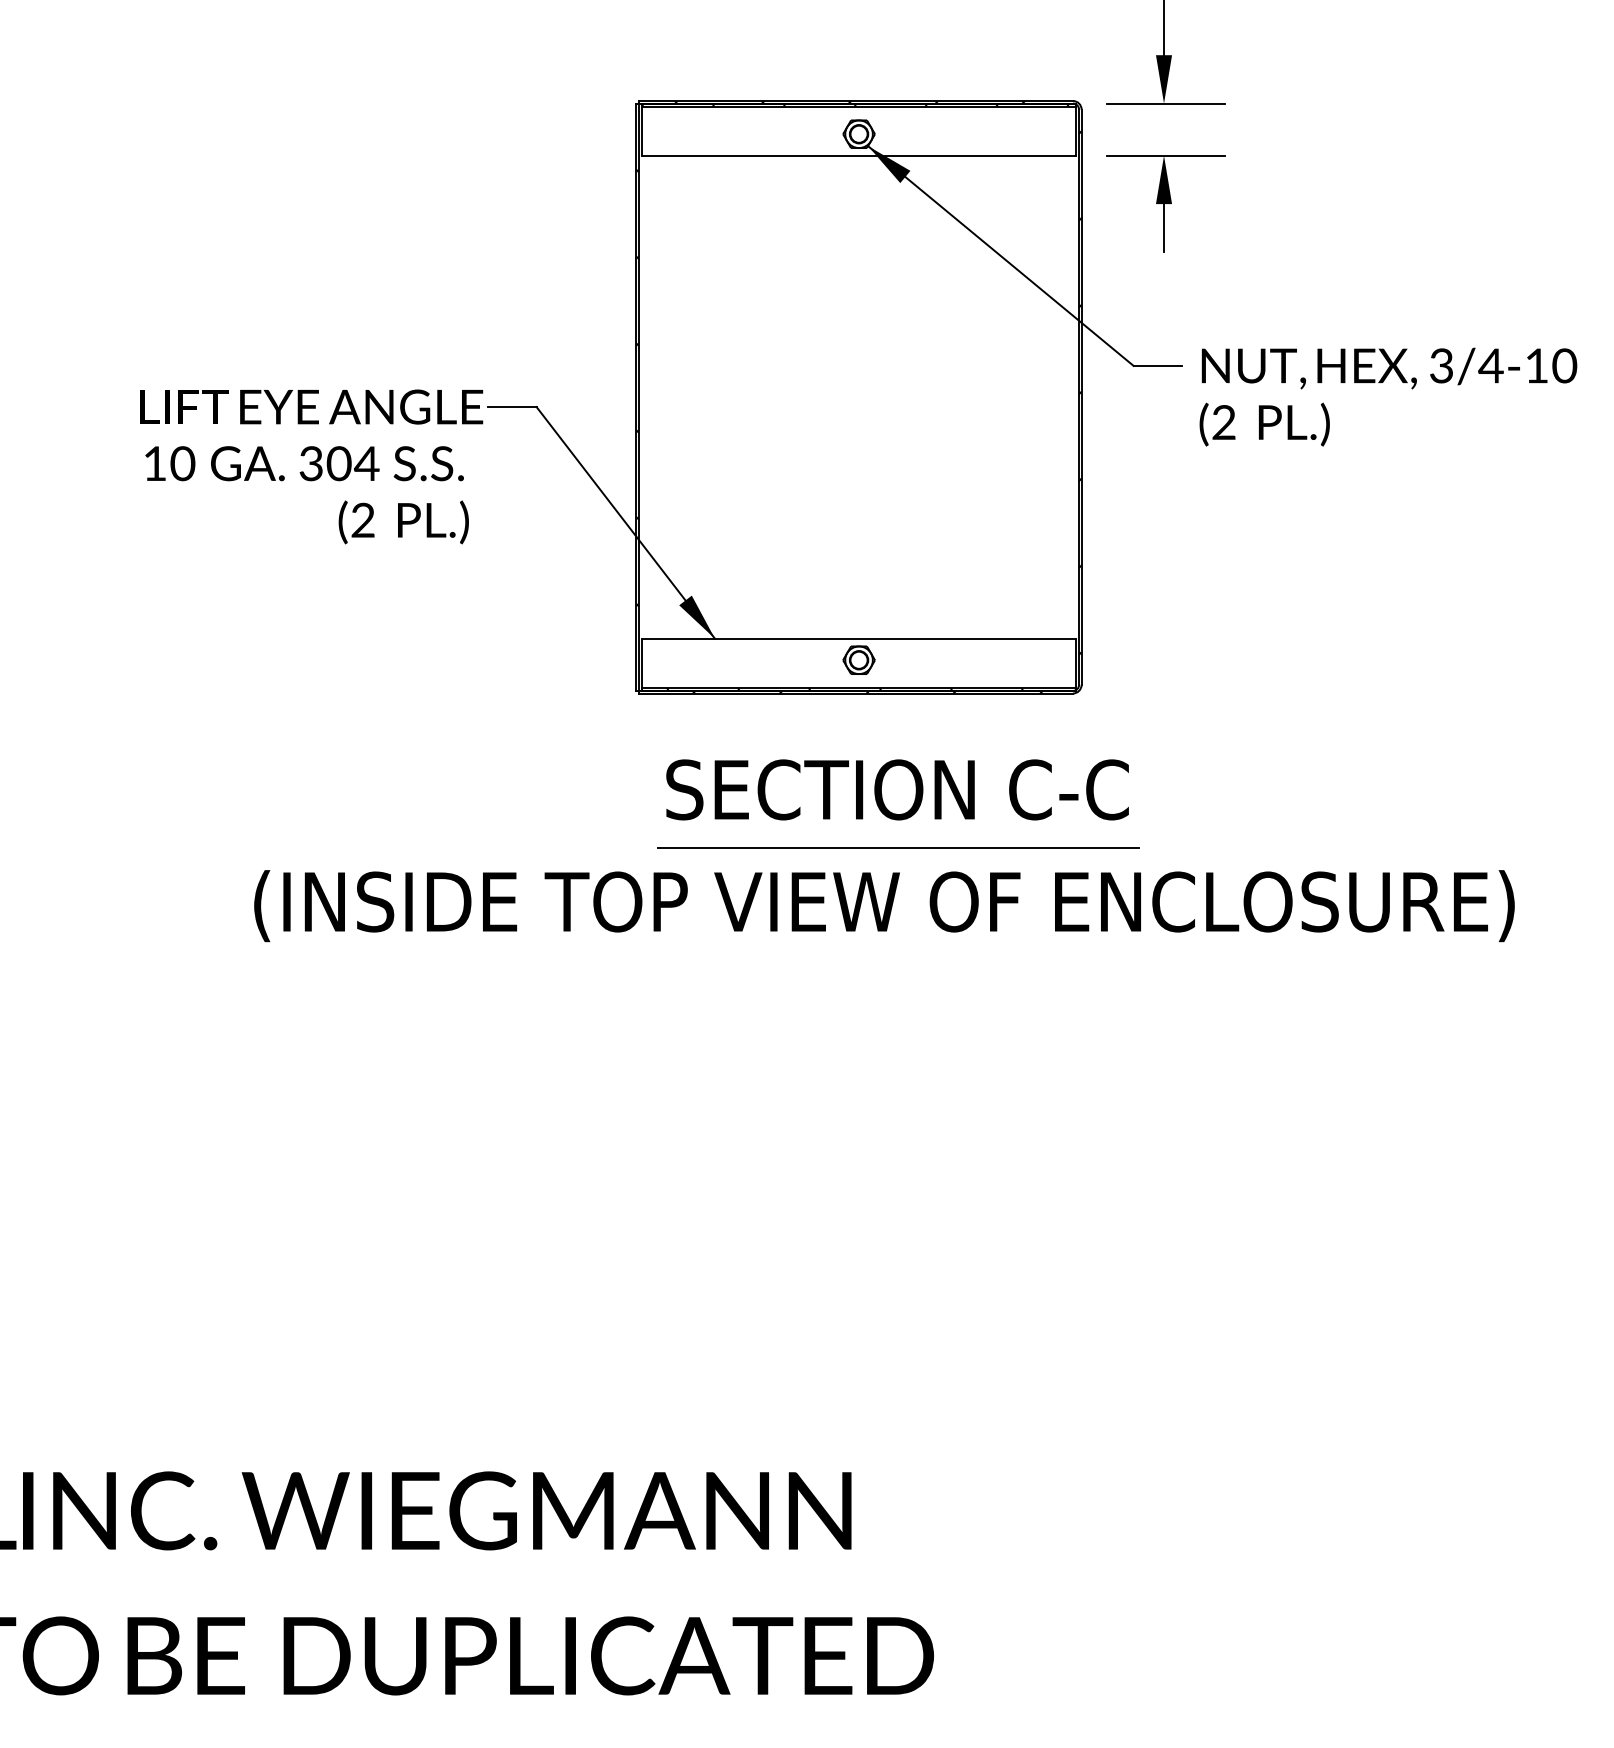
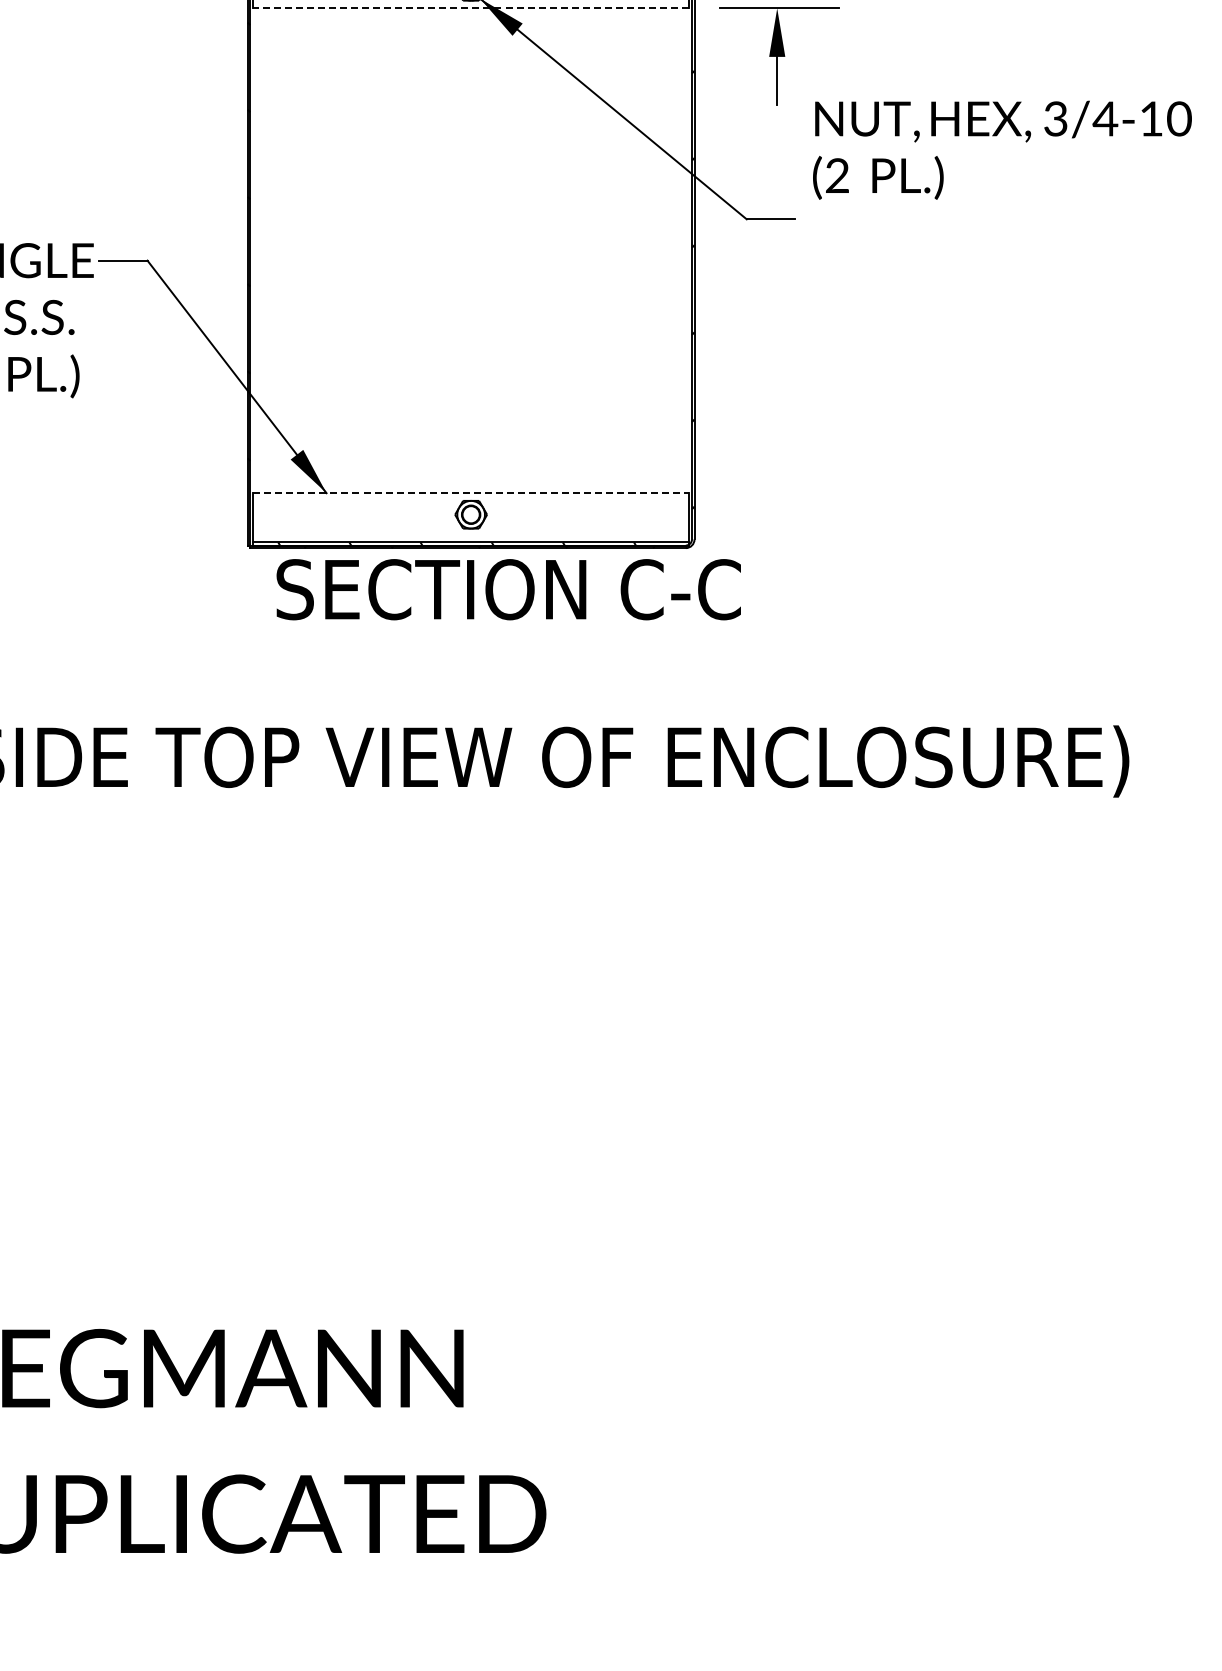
line: (858, 155) -> (470, 8), solid -> dashed
text: (1388, 396) -> (1002, 149), moved
line: (859, 638) -> (471, 492), solid -> dashed
text: (897, 789) -> (508, 589), moved
line: (898, 848) -> (510, 703), removed

